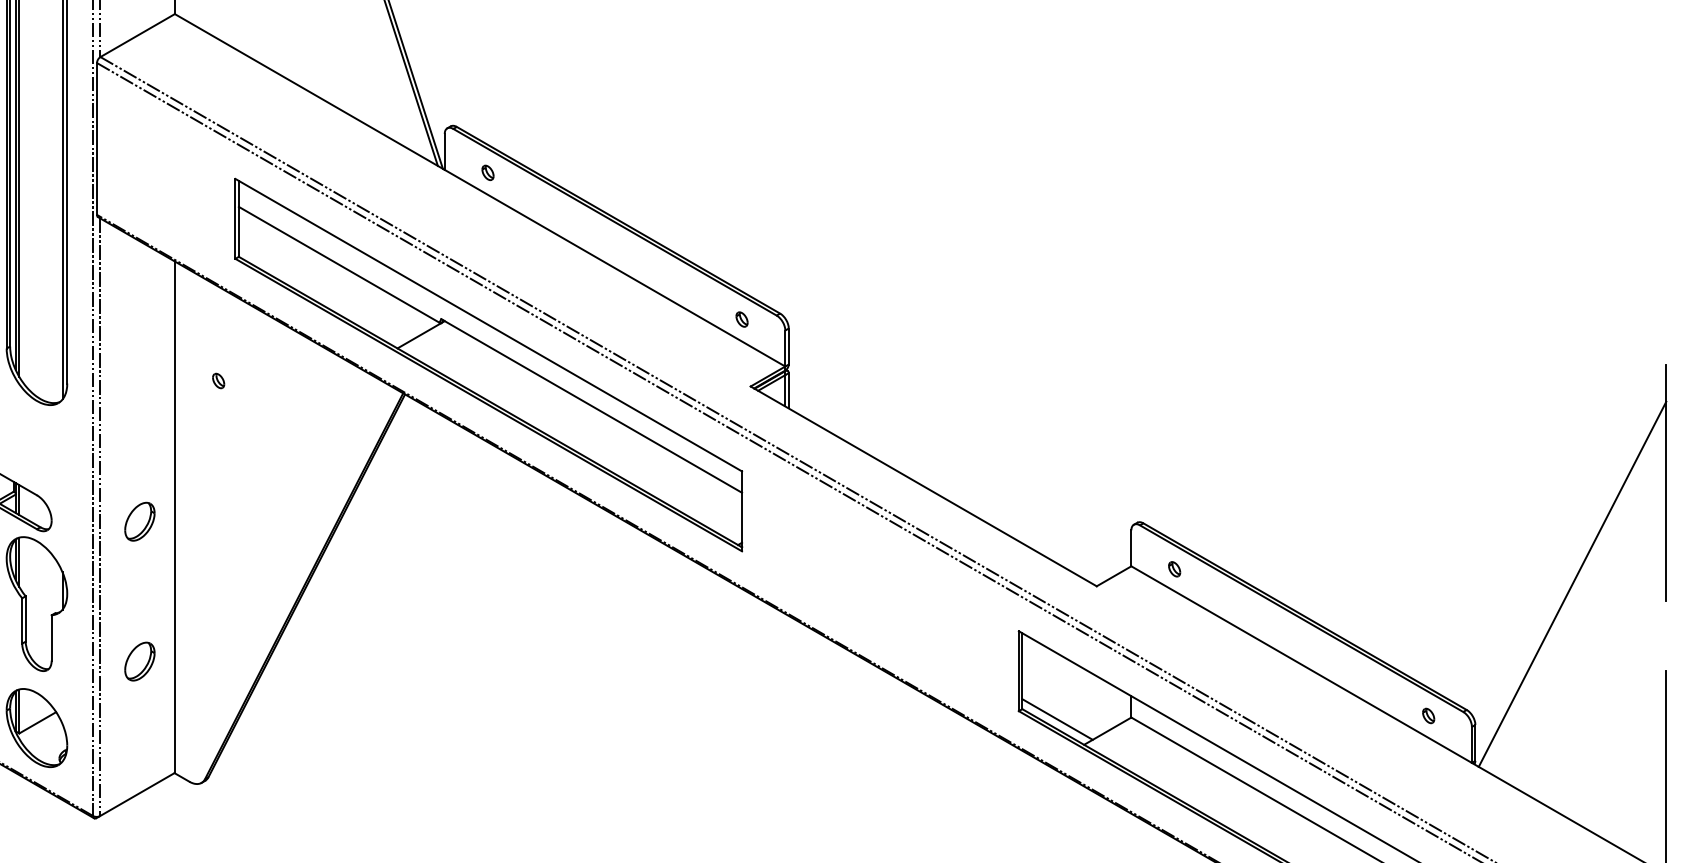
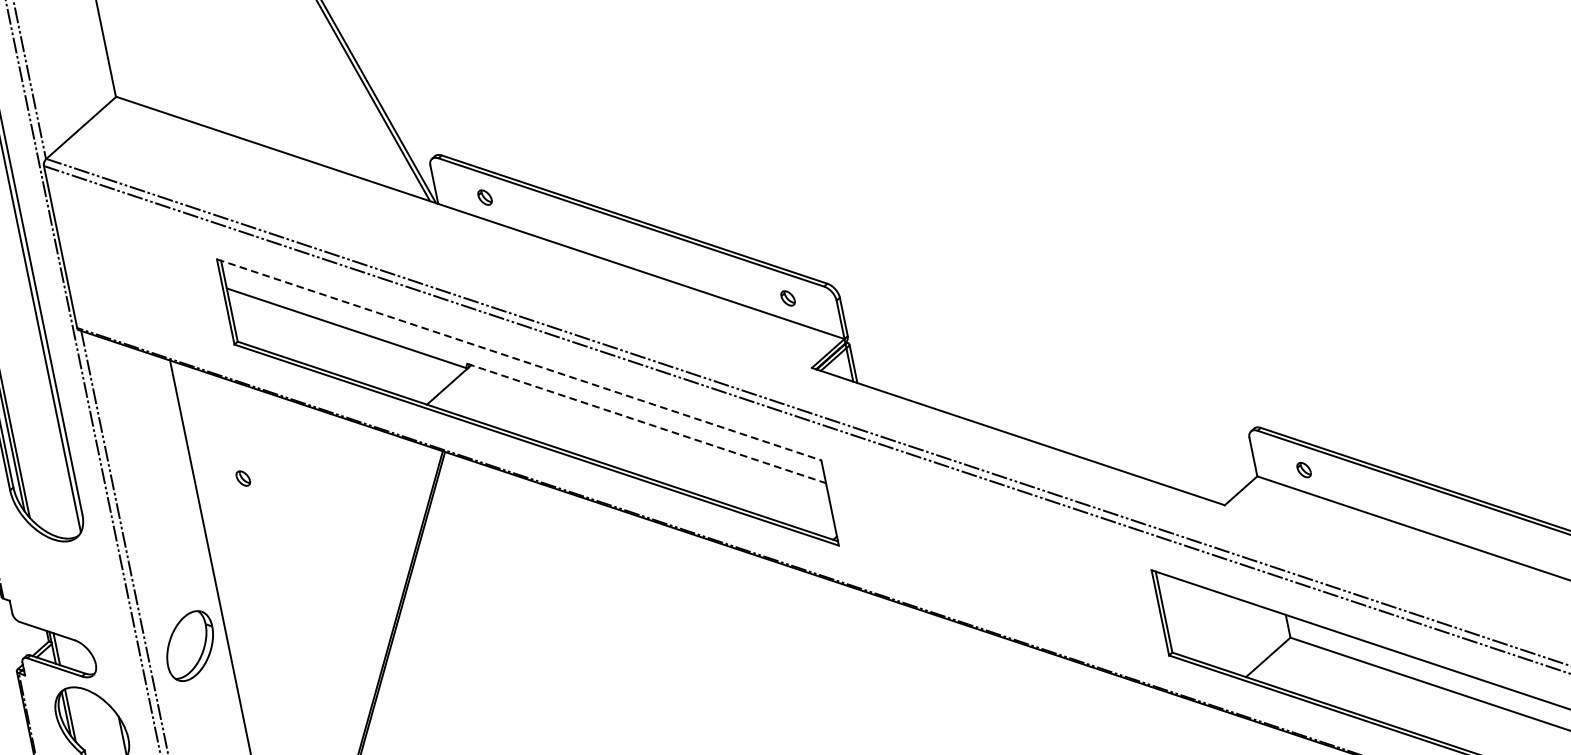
line: (489, 325) -> (520, 360), solid -> dashed
line: (591, 405) -> (646, 423), solid -> dashed
part: (139, 521) -> (189, 645), size x1.6
line: (1057, 719) -> (1212, 655), removed

